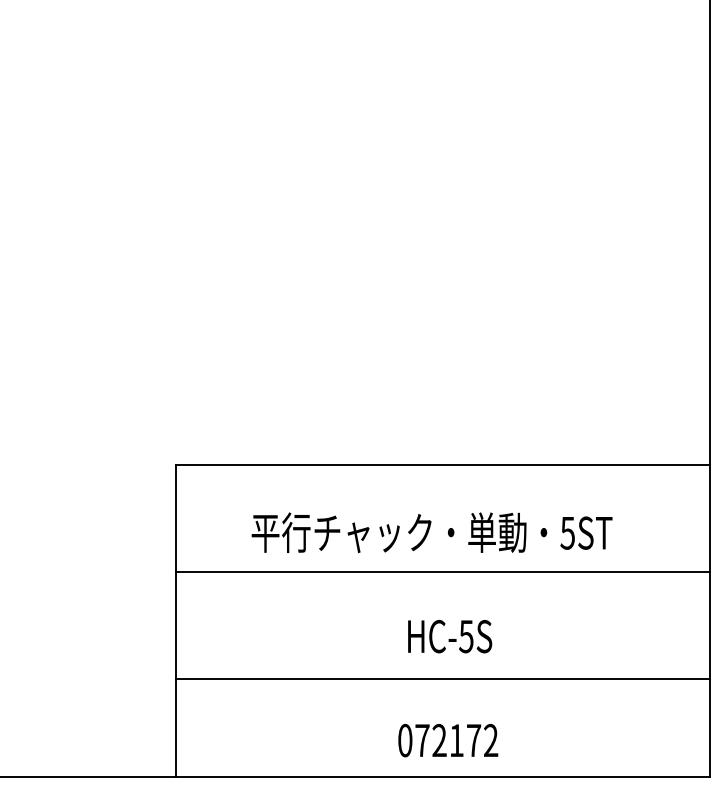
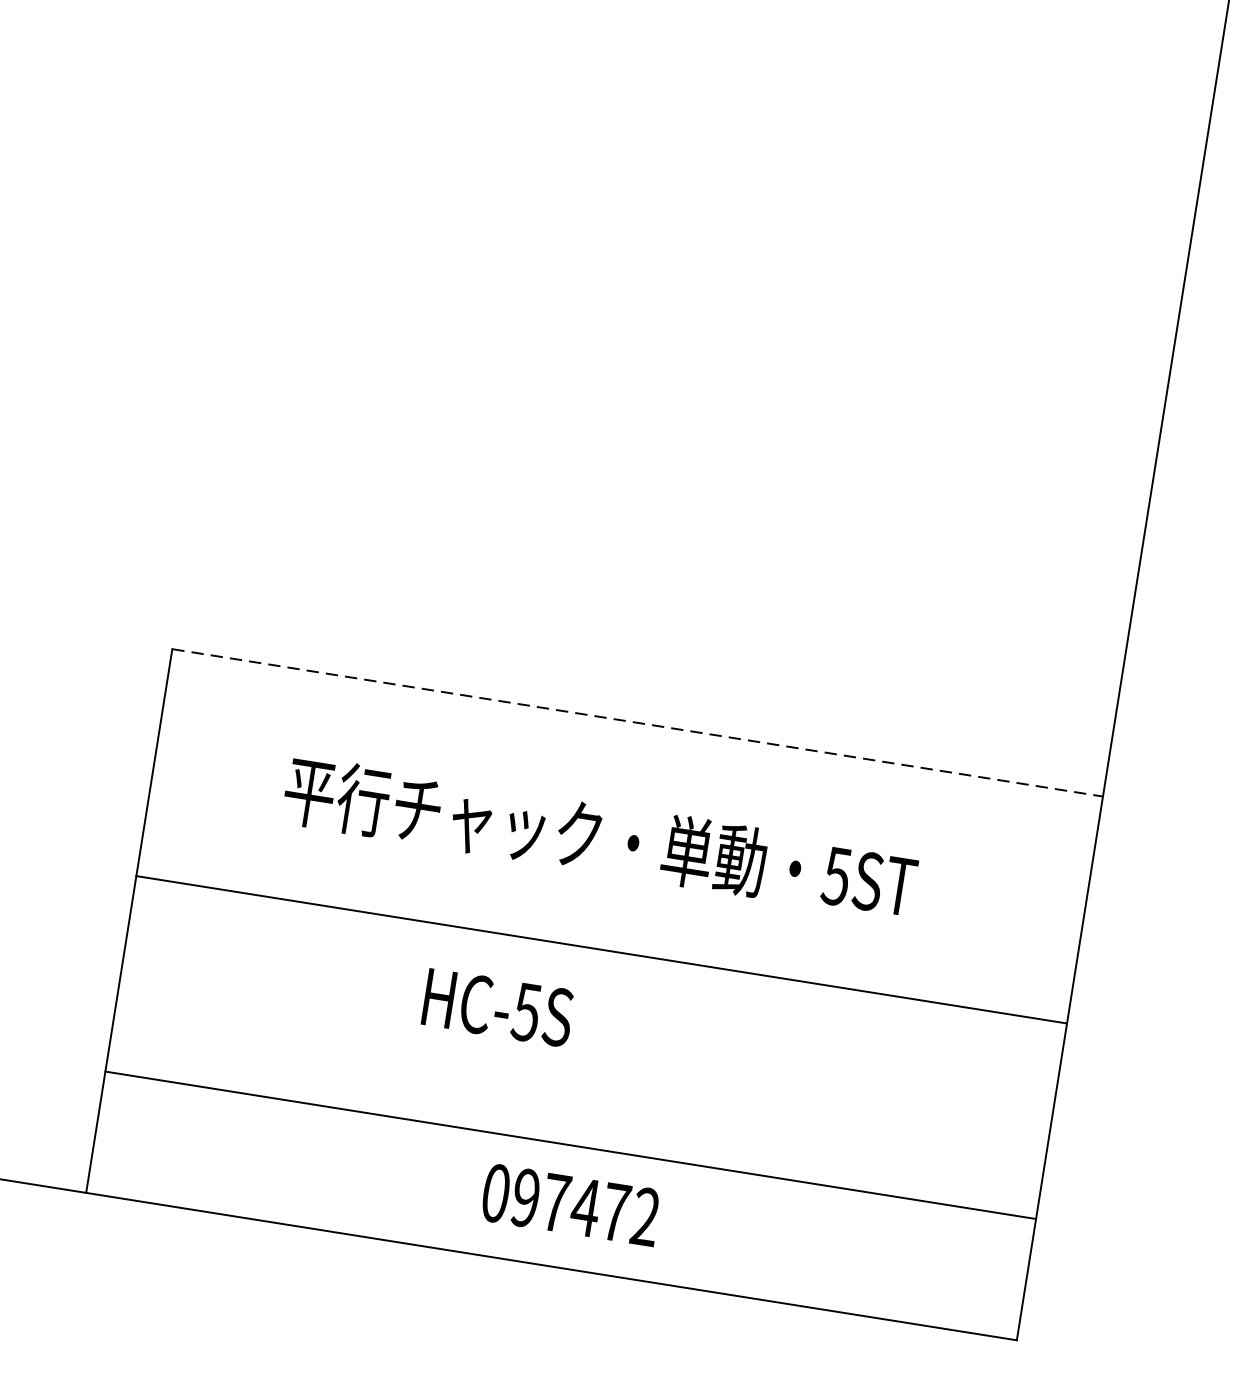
line: (442, 464) -> (637, 722), solid -> dashed
line: (442, 572) -> (601, 950), moved
text: (450, 636) -> (499, 1007), moved
line: (442, 679) -> (570, 1145), moved
text: (439, 740) -> (555, 1202), 072172 -> 097472

